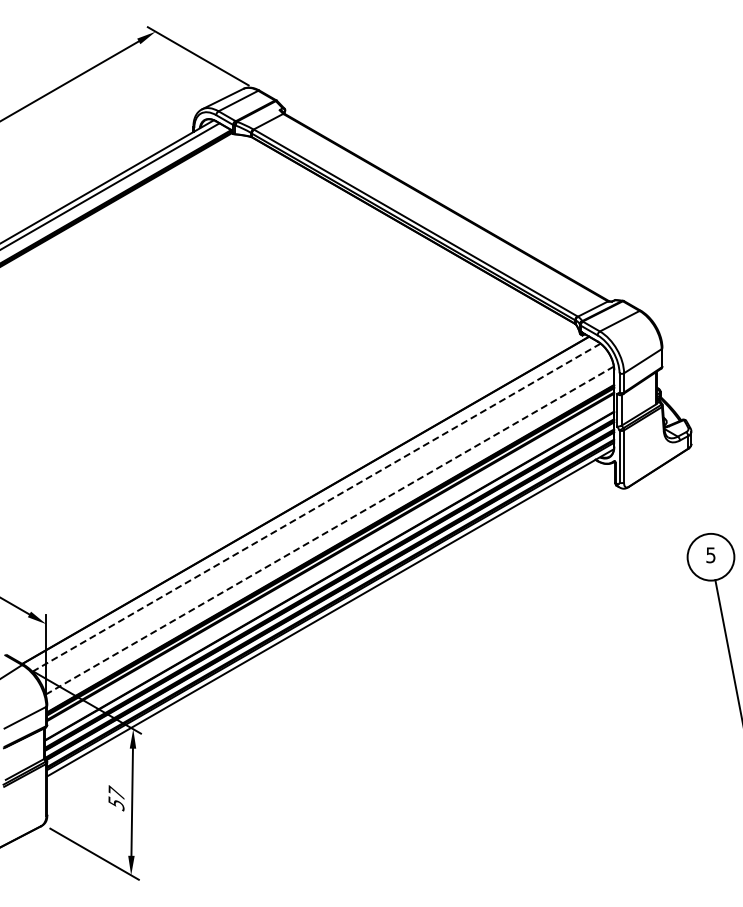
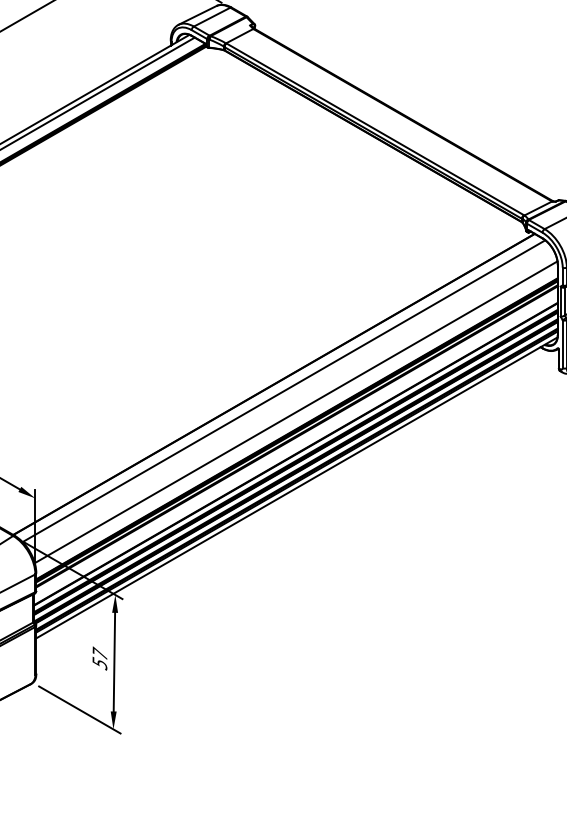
line: (316, 507) -> (283, 391), dashed -> solid
line: (329, 530) -> (295, 412), dashed -> solid

